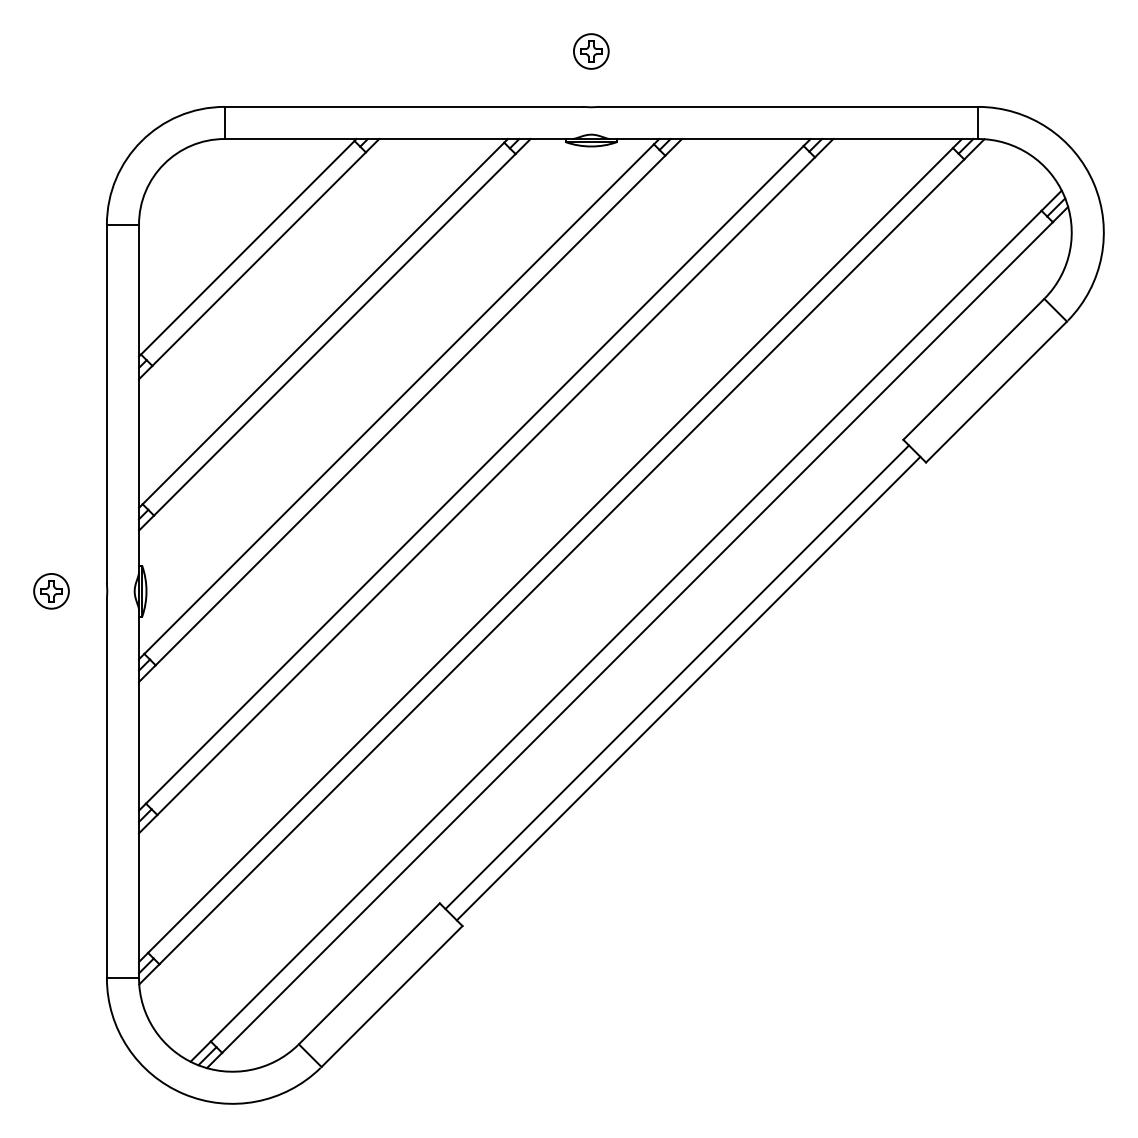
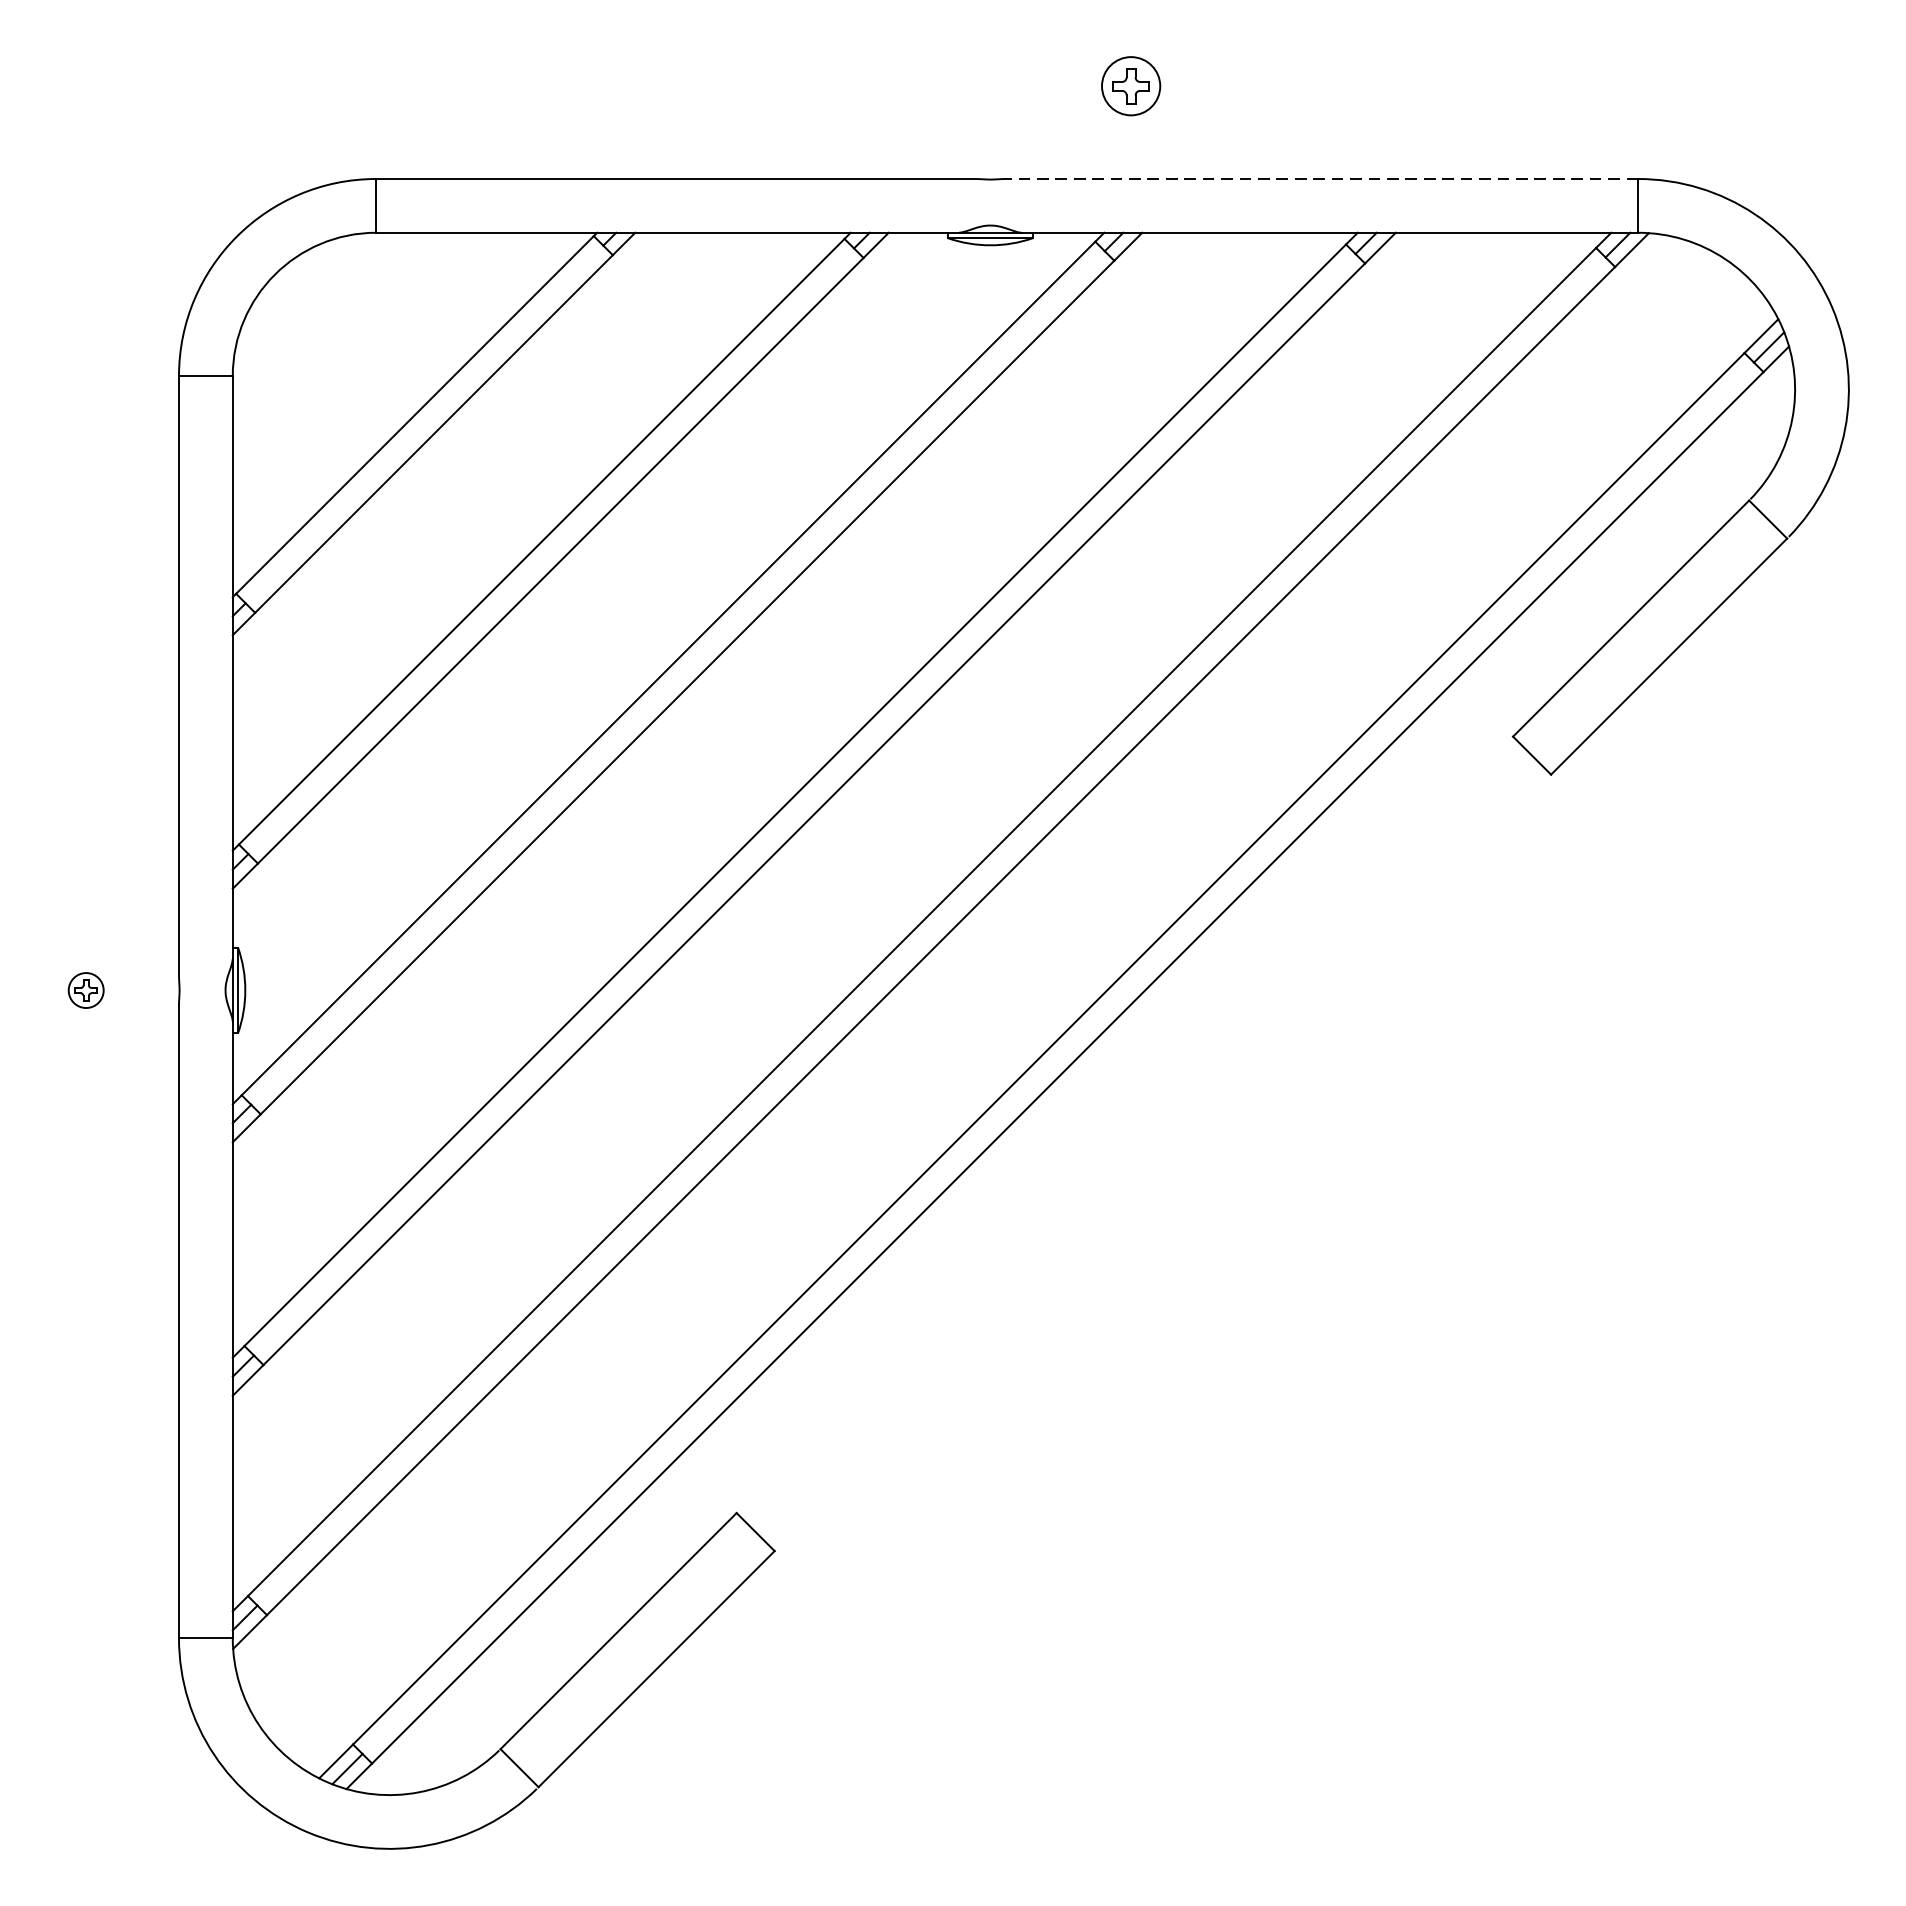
part: (591, 51) -> (1131, 86), moved
line: (788, 106) -> (1320, 178), solid -> dashed
part: (51, 591) -> (86, 990), size x0.6
line: (677, 677) -> (1134, 1134), removed
line: (688, 688) -> (1153, 1153), removed

